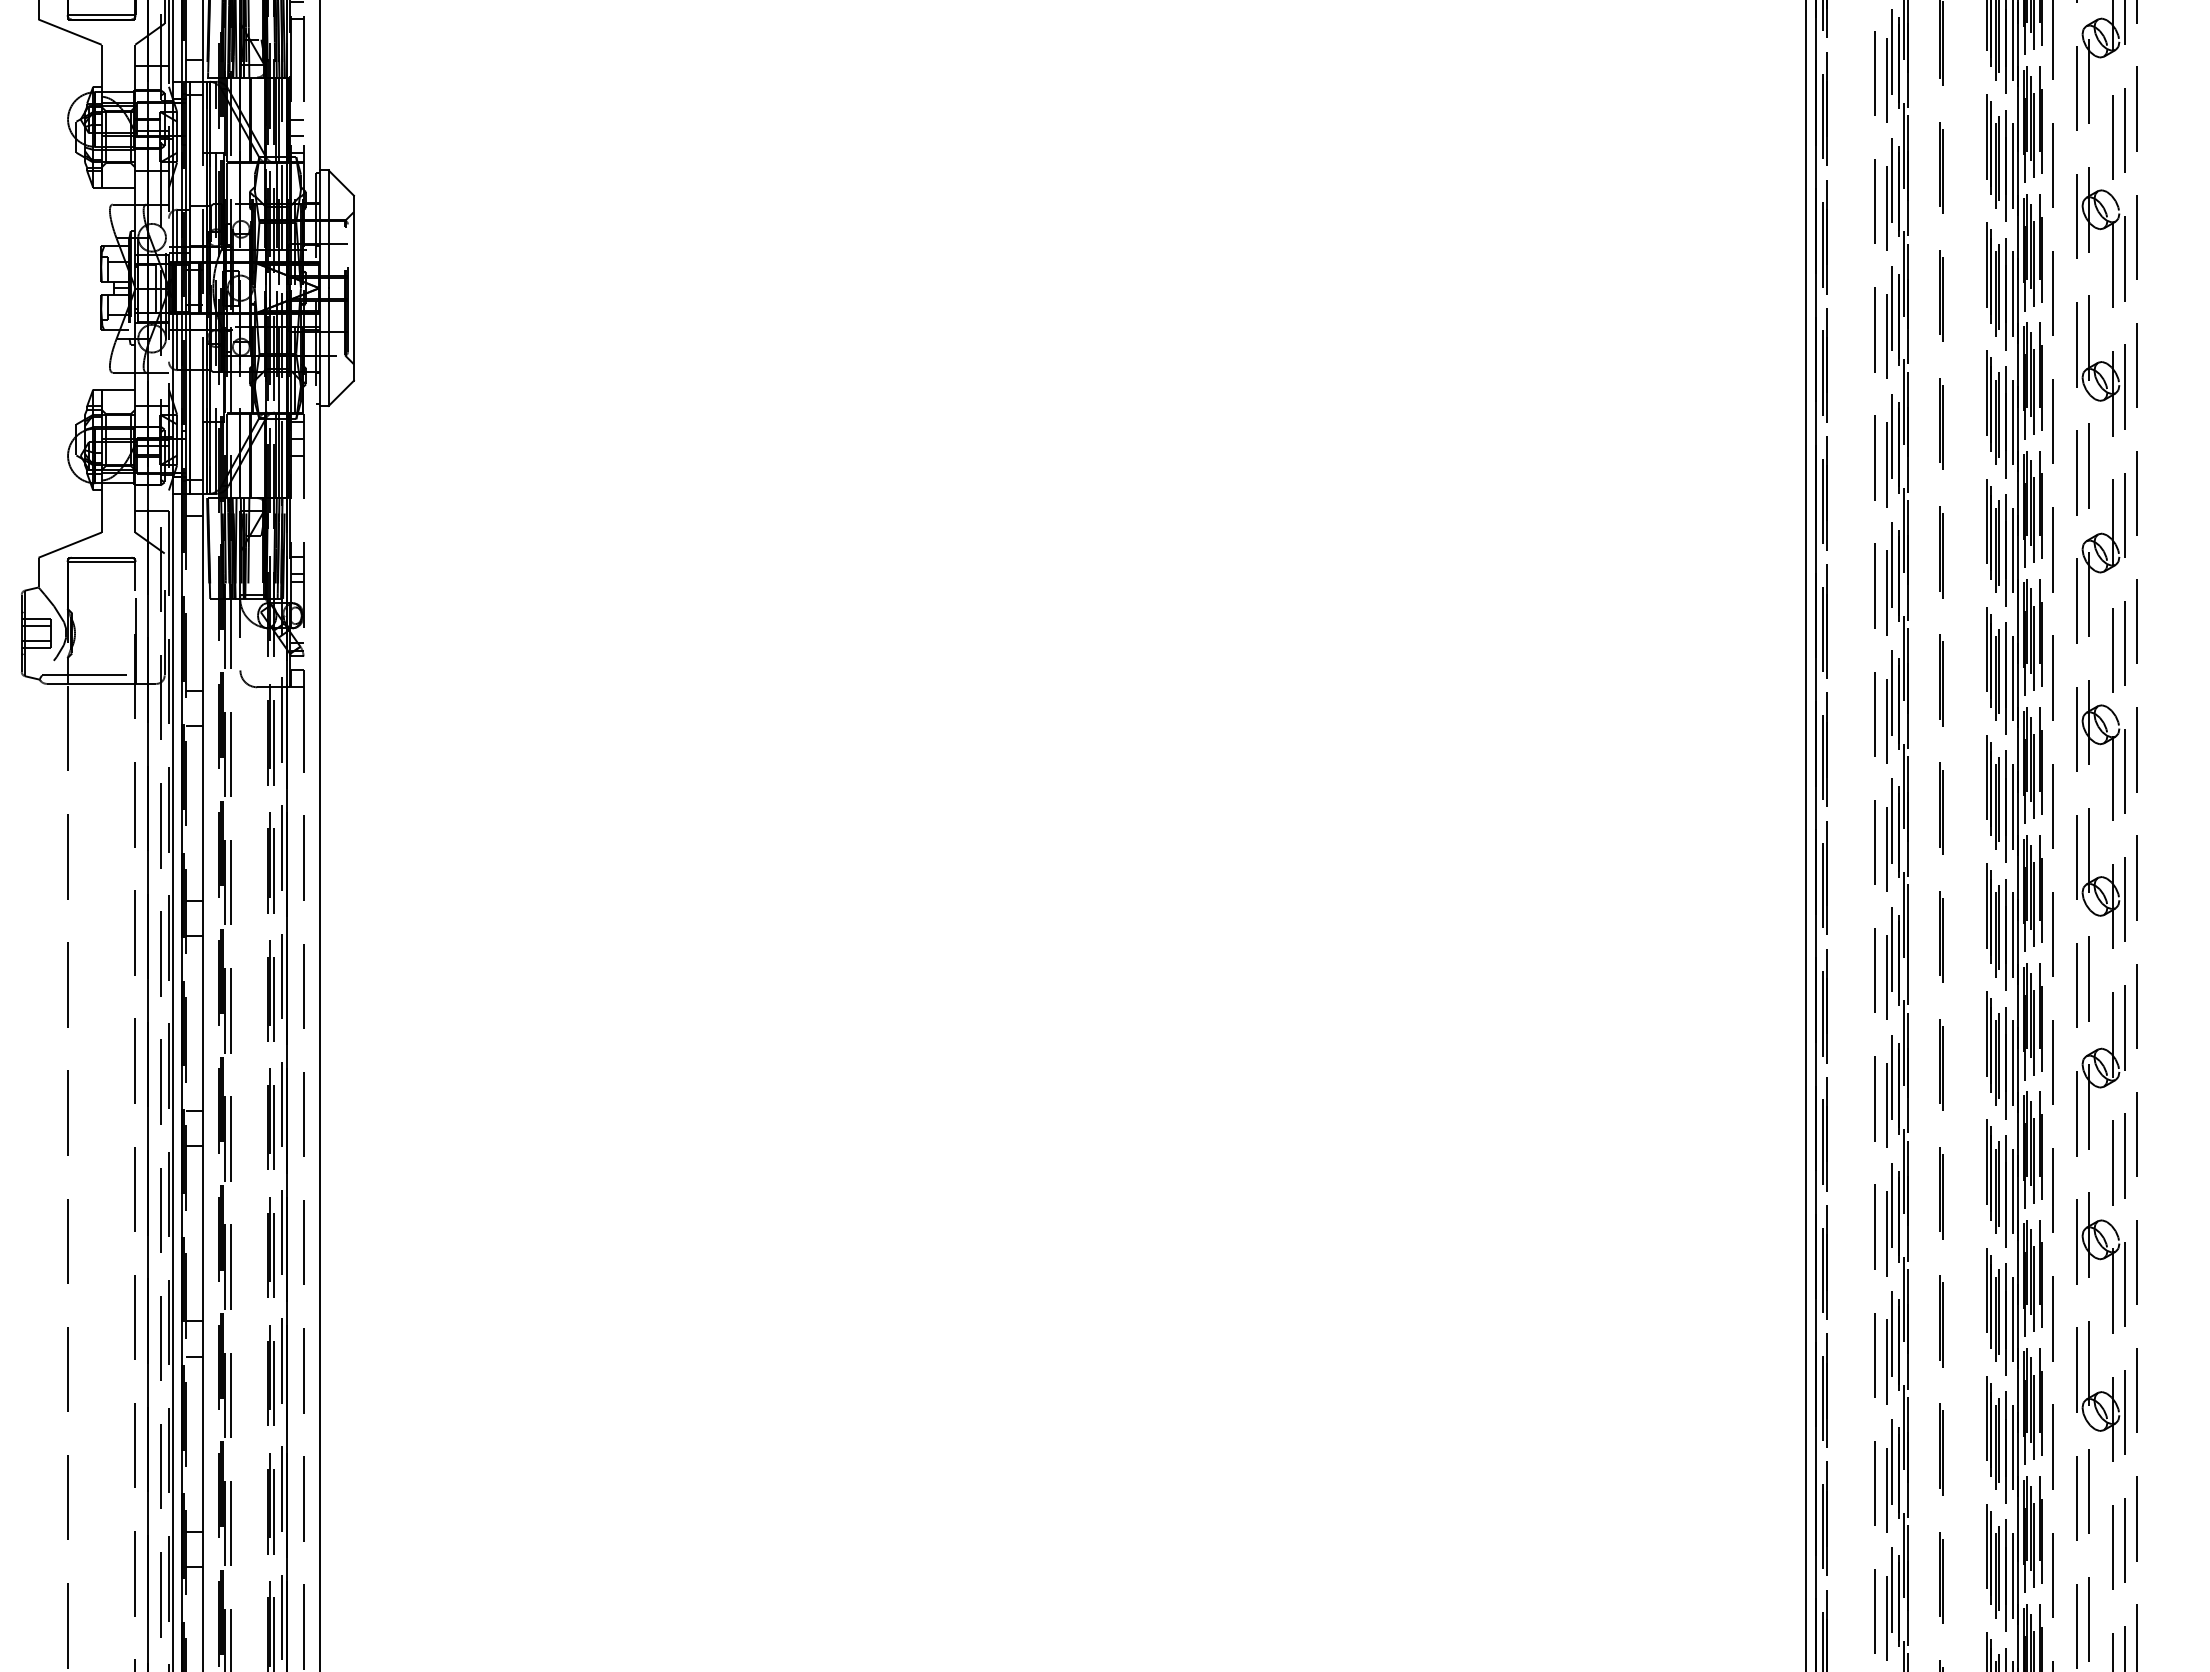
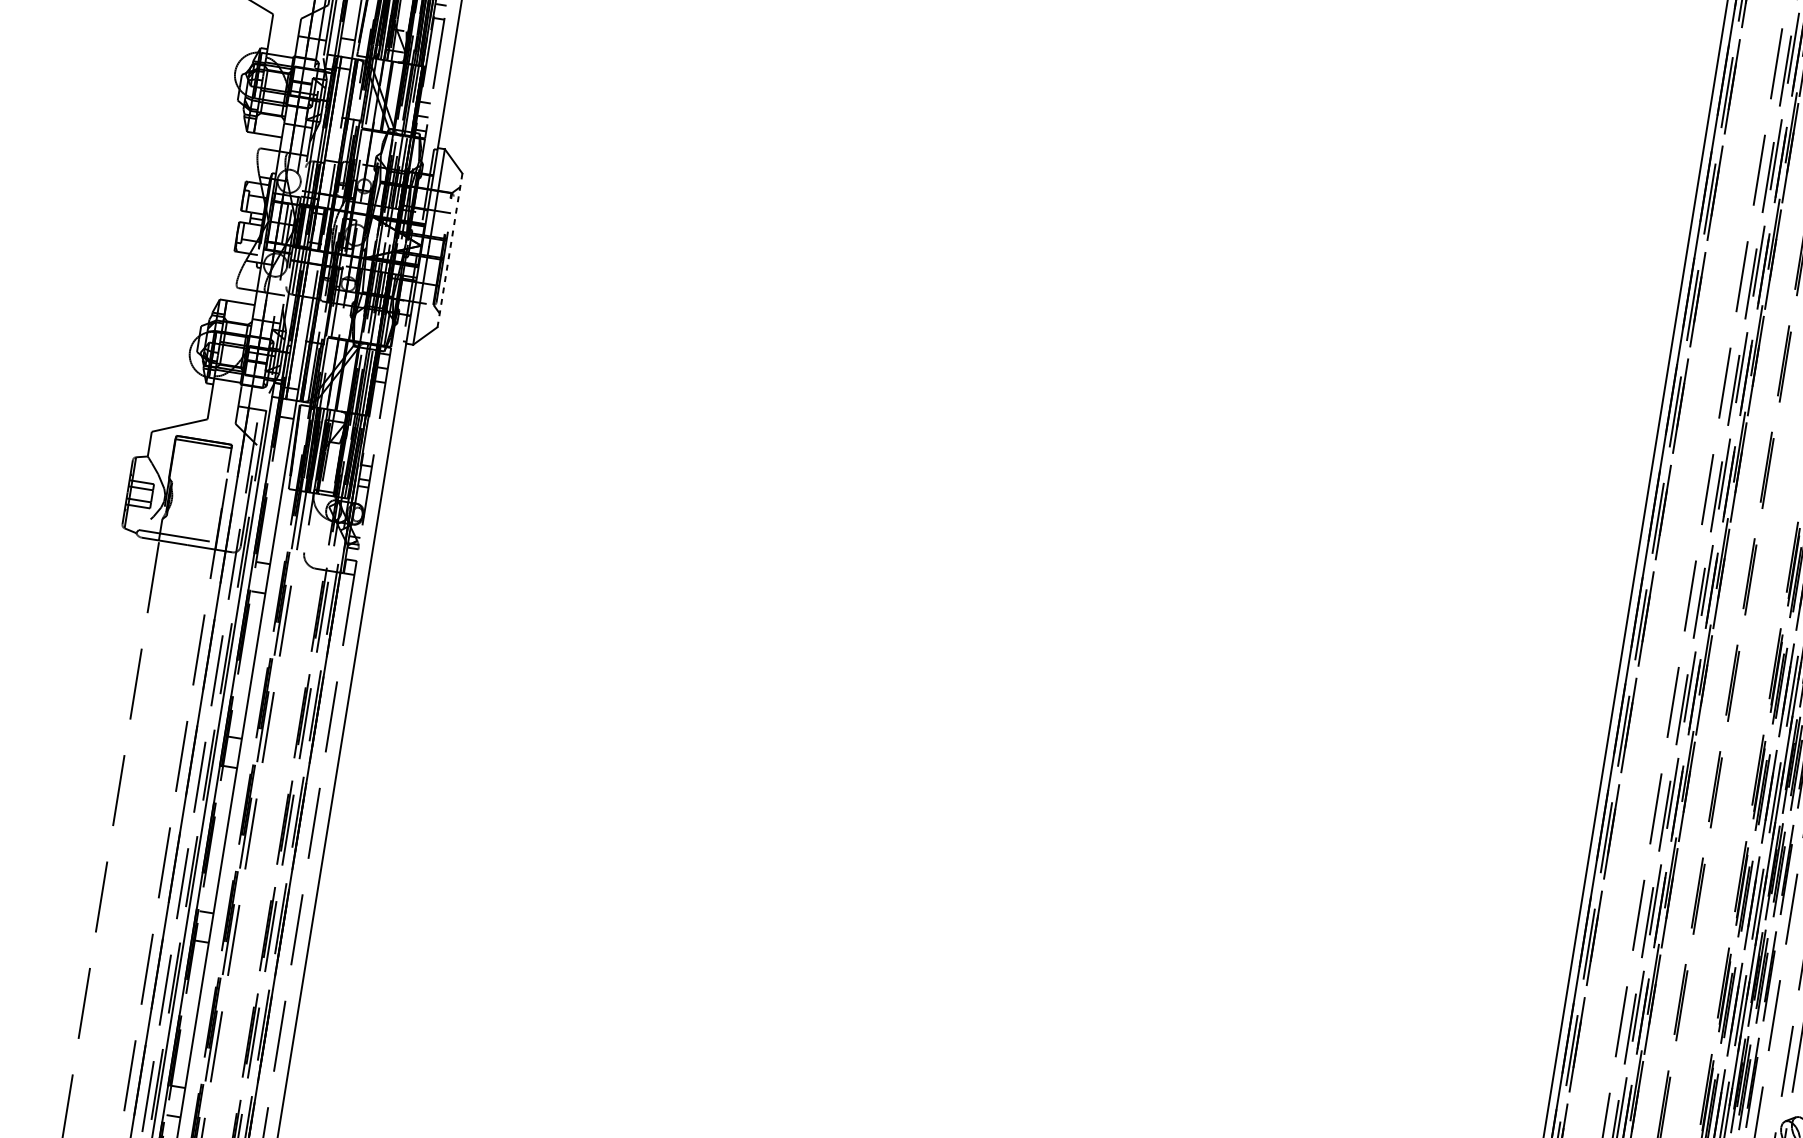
line: (353, 288) -> (449, 250), solid -> dashed

